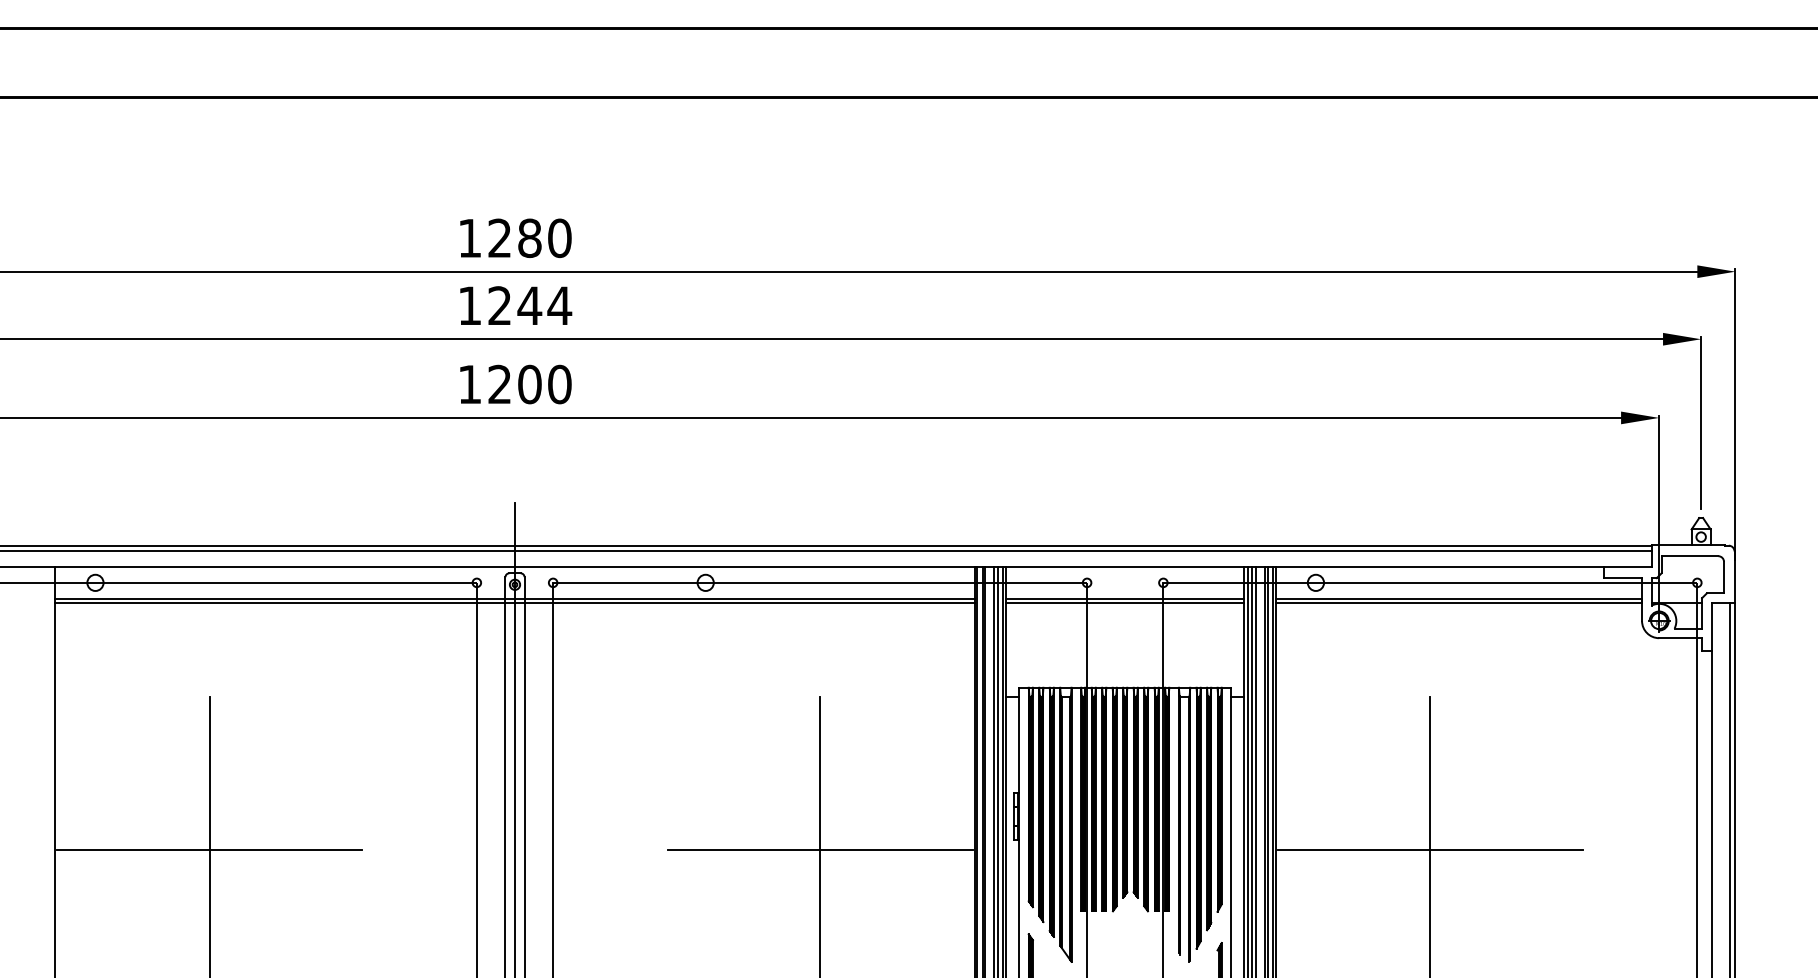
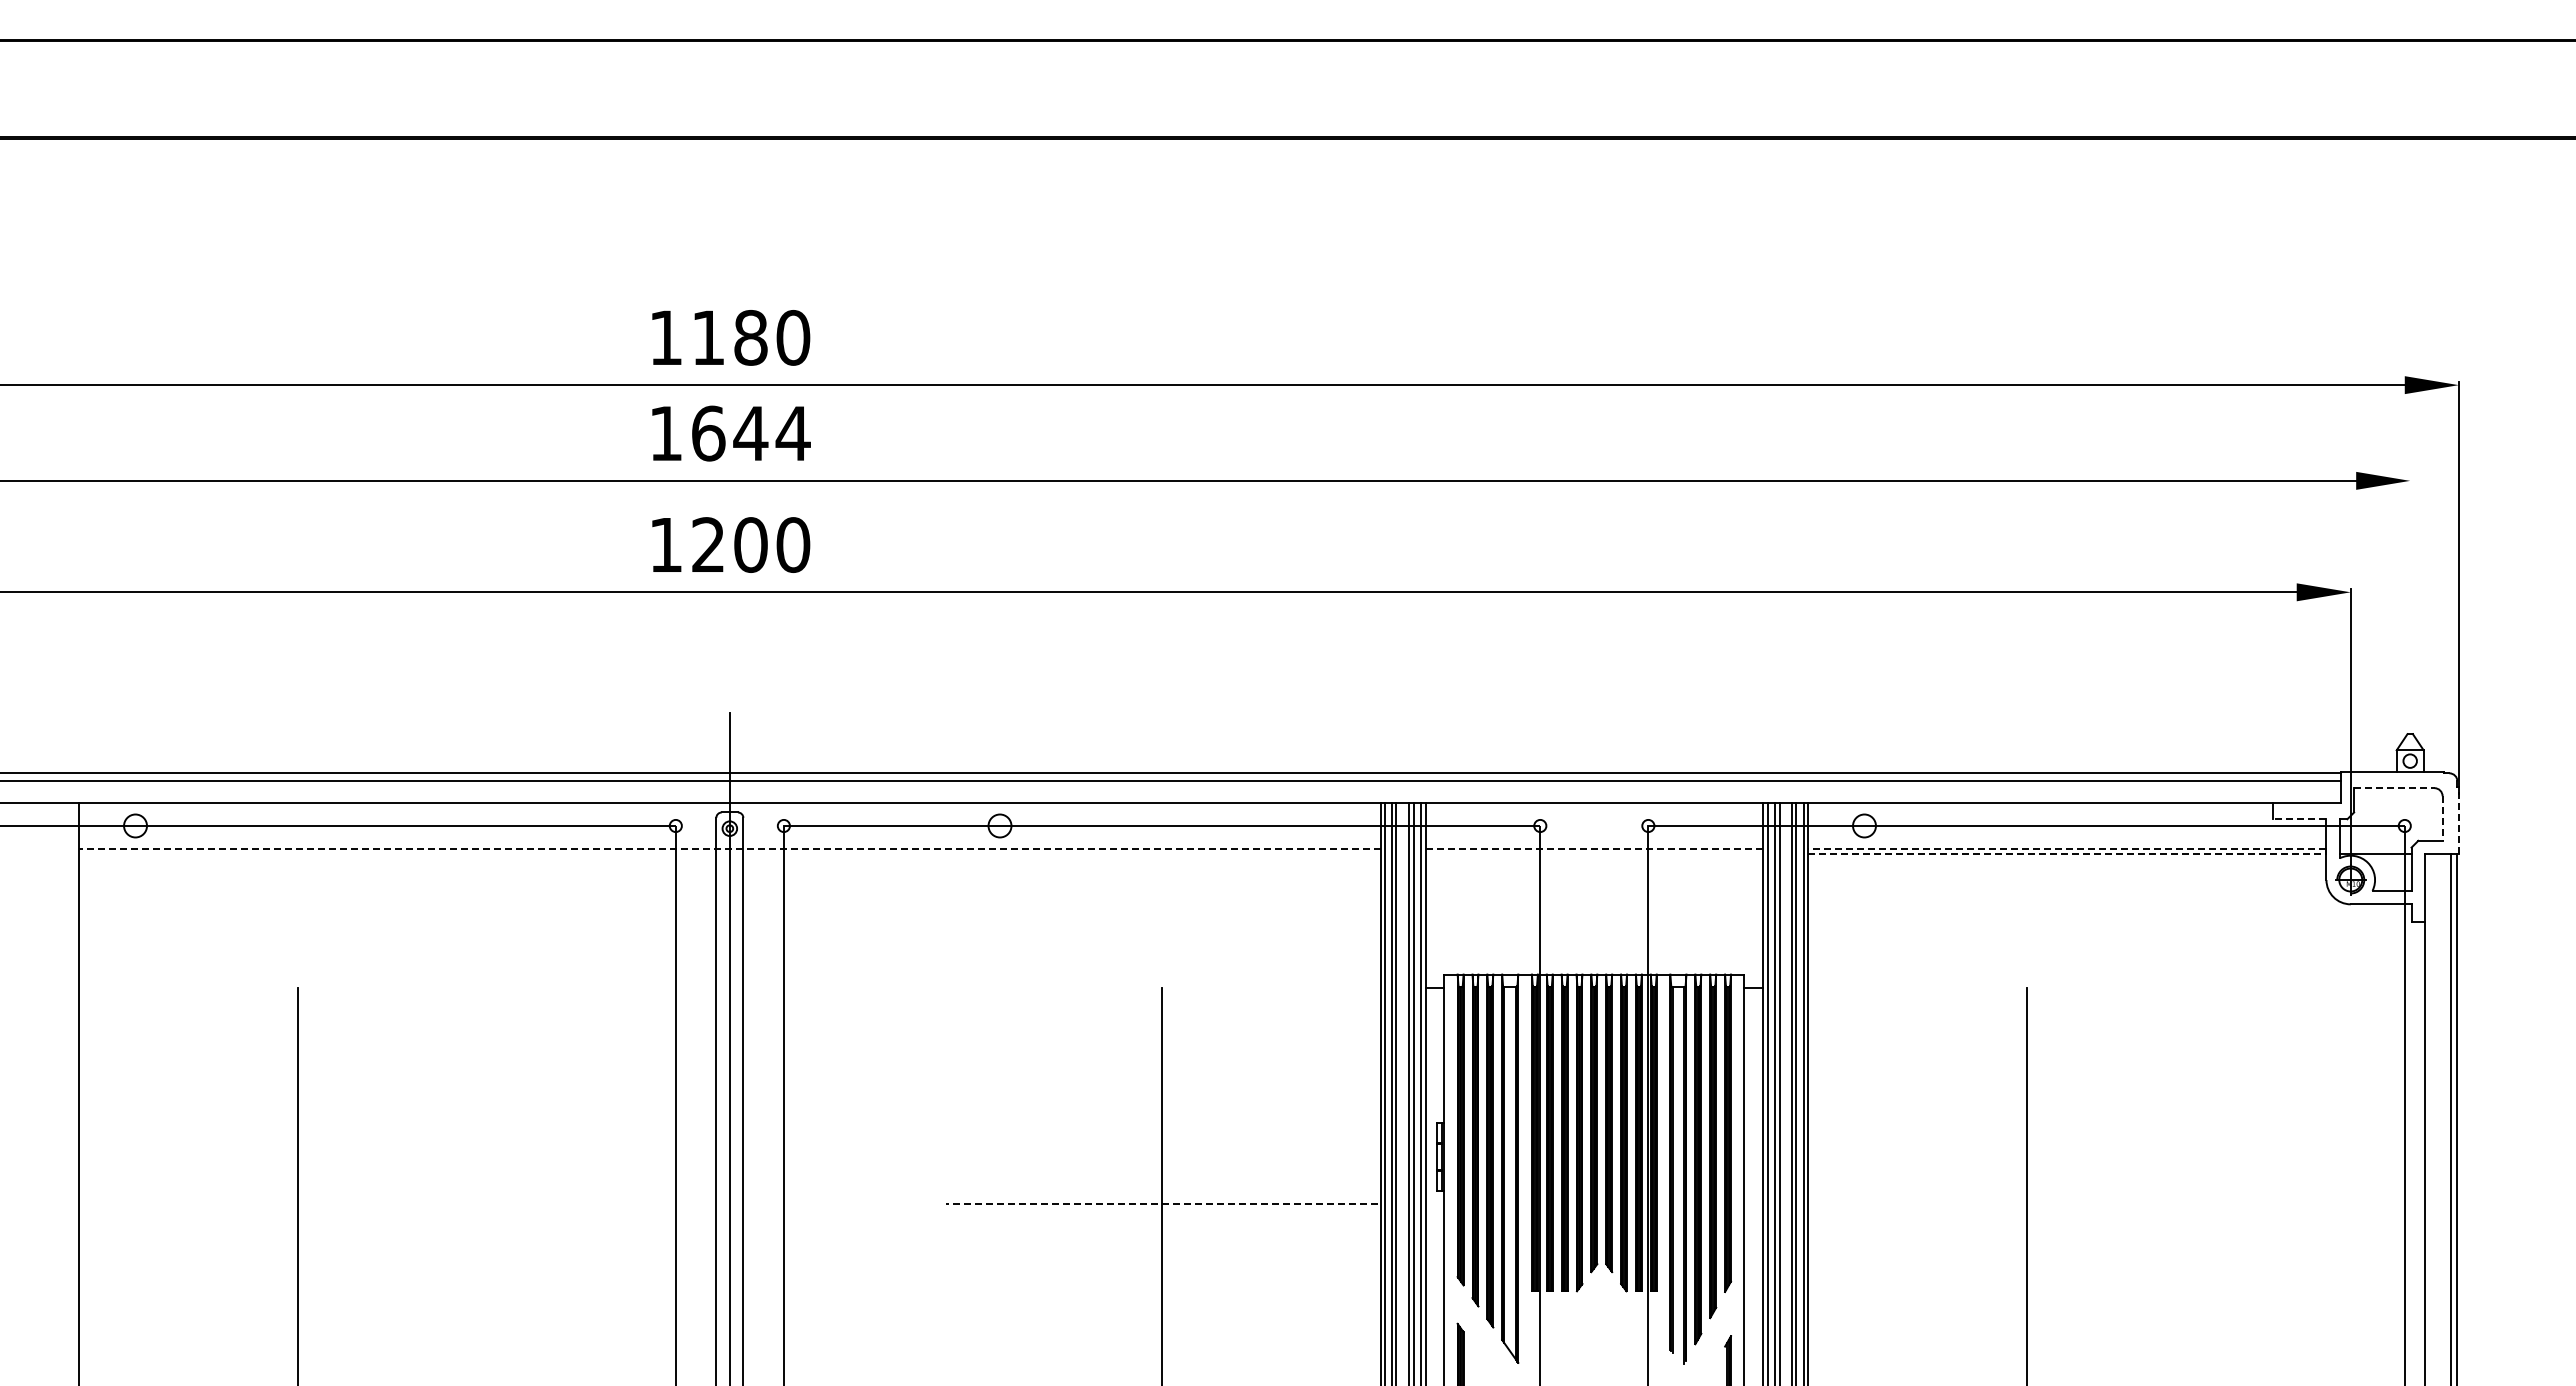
text: (499, 238) -> (707, 337), 1280 -> 1180
text: (499, 305) -> (708, 433), 1244 -> 1644
line: (1701, 422) -> (2410, 598), removed
line: (1690, 556) -> (2394, 788), solid -> dashed
line: (1623, 578) -> (2299, 819), solid -> dashed
line: (1723, 578) -> (2442, 819), solid -> dashed
line: (1735, 579) -> (2458, 820), solid -> dashed
line: (514, 598) -> (729, 848), solid -> dashed
line: (1124, 598) -> (1593, 848), solid -> dashed
line: (1458, 598) -> (2066, 848), solid -> dashed
line: (514, 603) -> (729, 854), removed
line: (1125, 603) -> (1594, 854), removed
line: (1459, 603) -> (2067, 854), solid -> dashed
line: (209, 850) -> (297, 1204), removed
line: (819, 850) -> (1161, 1204), solid -> dashed
line: (1430, 850) -> (2026, 1204), removed

